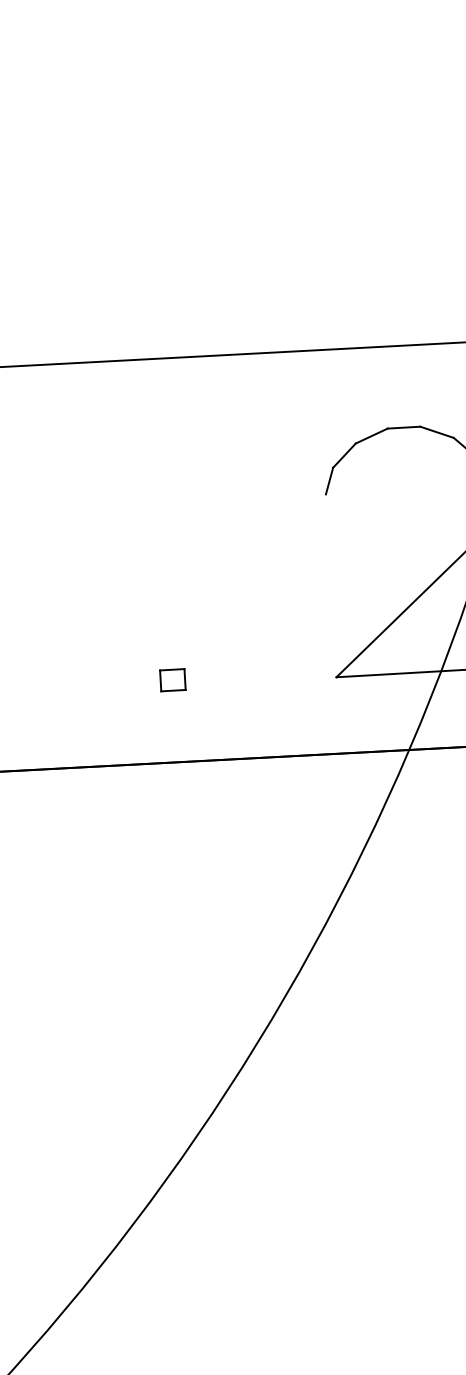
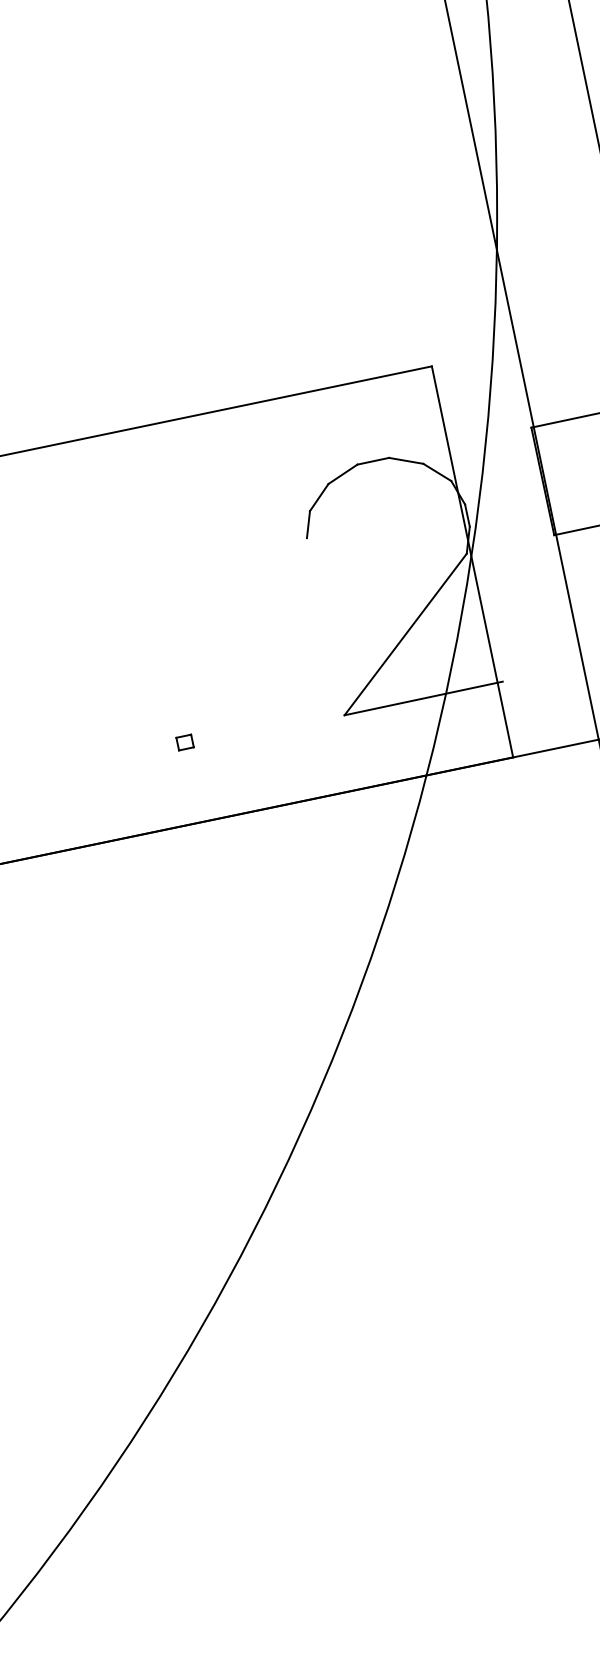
part: (172, 680) -> (184, 742), size x0.62

